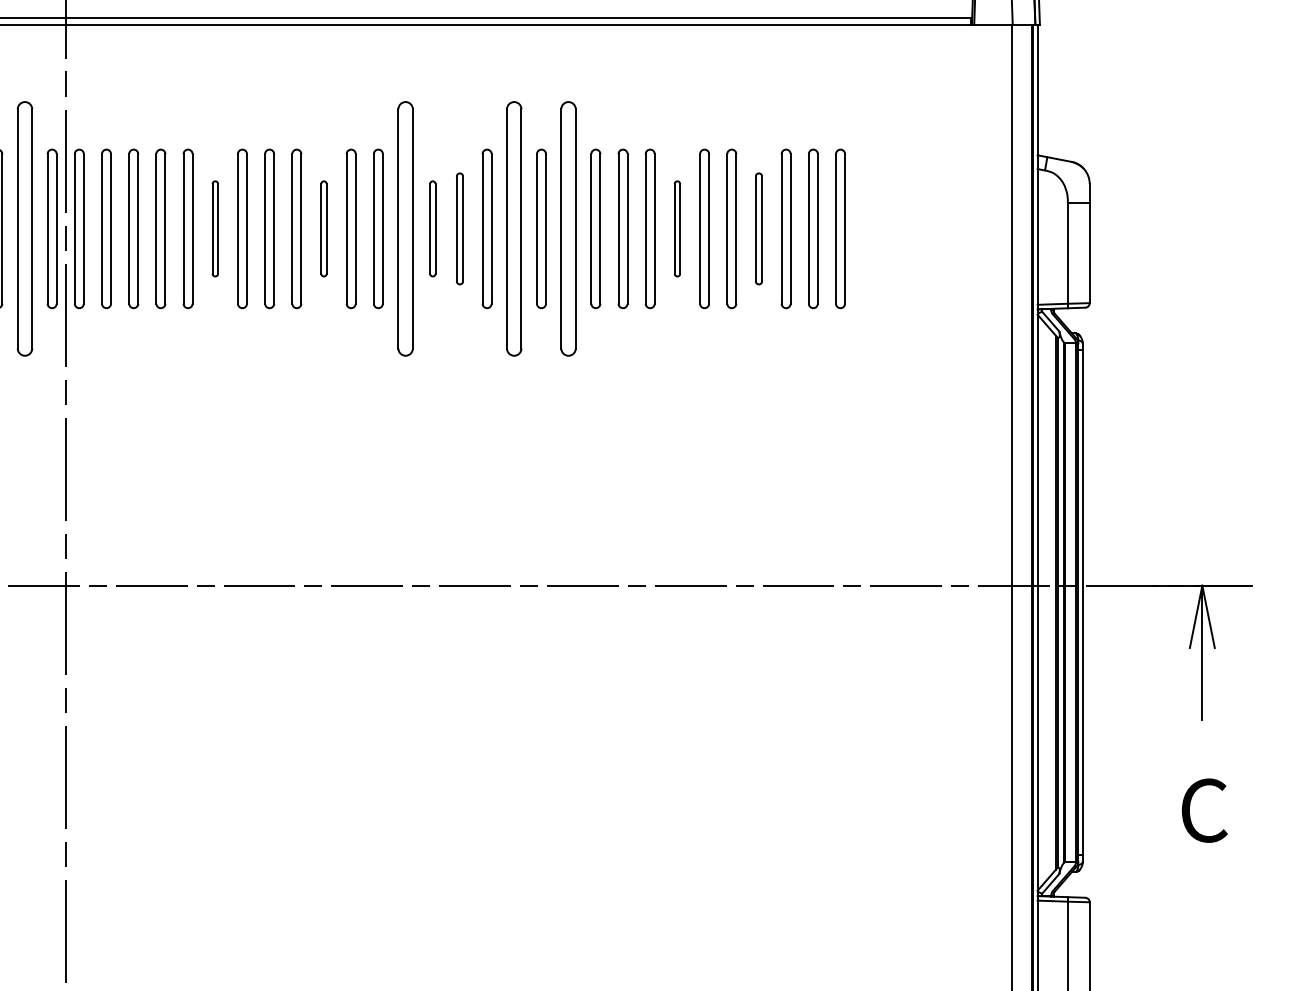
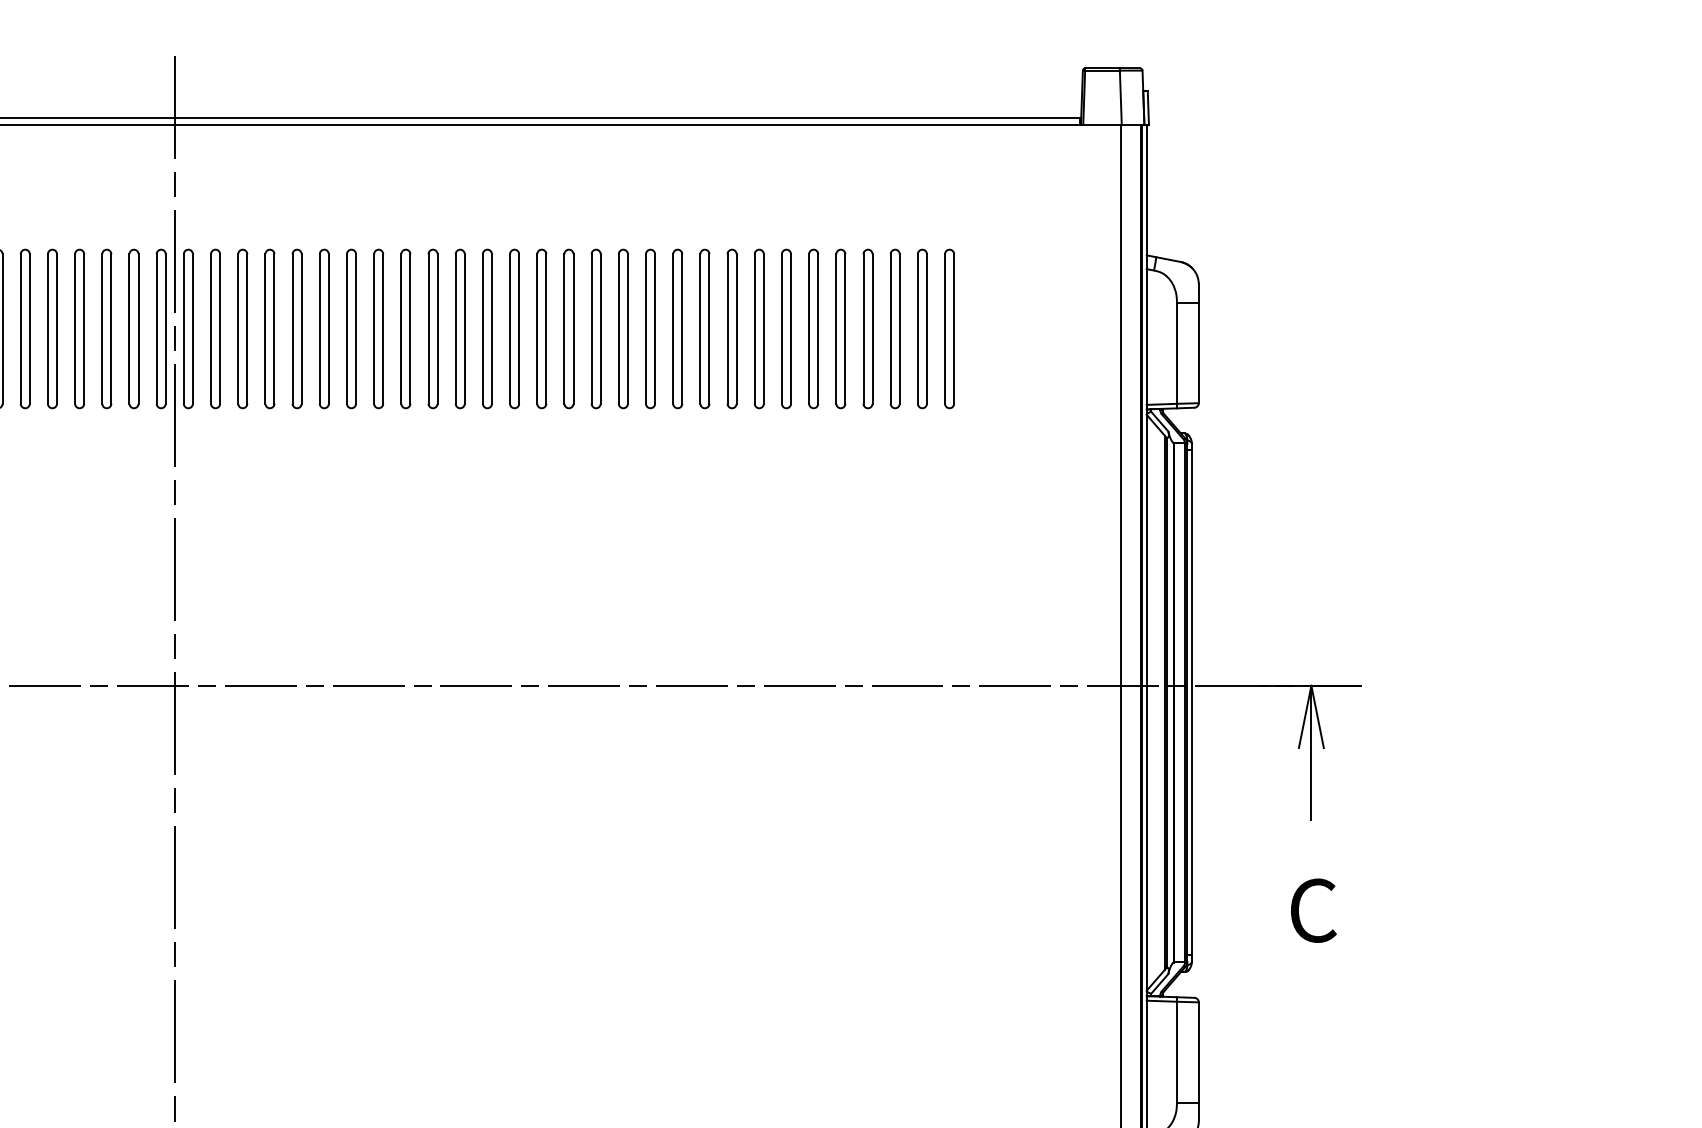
part: (24, 228) -> (133, 328), size x0.62
part: (215, 228) -> (324, 328), size x1.67
part: (323, 228) -> (432, 328), size x1.67
part: (405, 228) -> (514, 328), size x0.62
part: (432, 228) -> (541, 328), size x1.67
part: (459, 228) -> (568, 328), size x1.43
part: (514, 228) -> (623, 328), size x0.62
part: (568, 228) -> (677, 328), size x0.62
part: (677, 228) -> (786, 328), size x1.67
part: (758, 228) -> (867, 328), size x1.43

